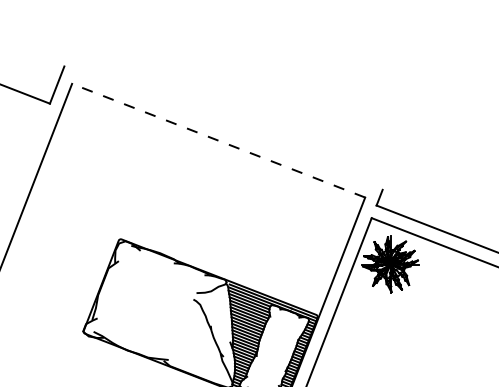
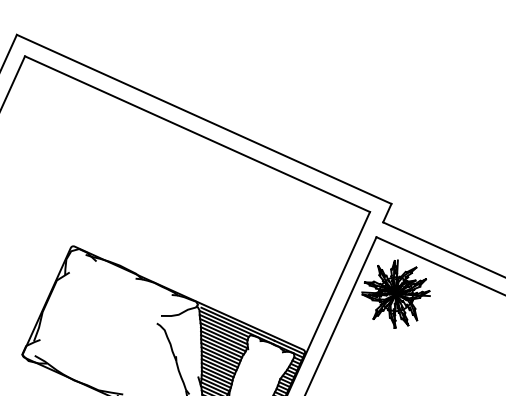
line: (223, 127) -> (204, 118), added
line: (218, 140) -> (197, 133), dashed -> solid

